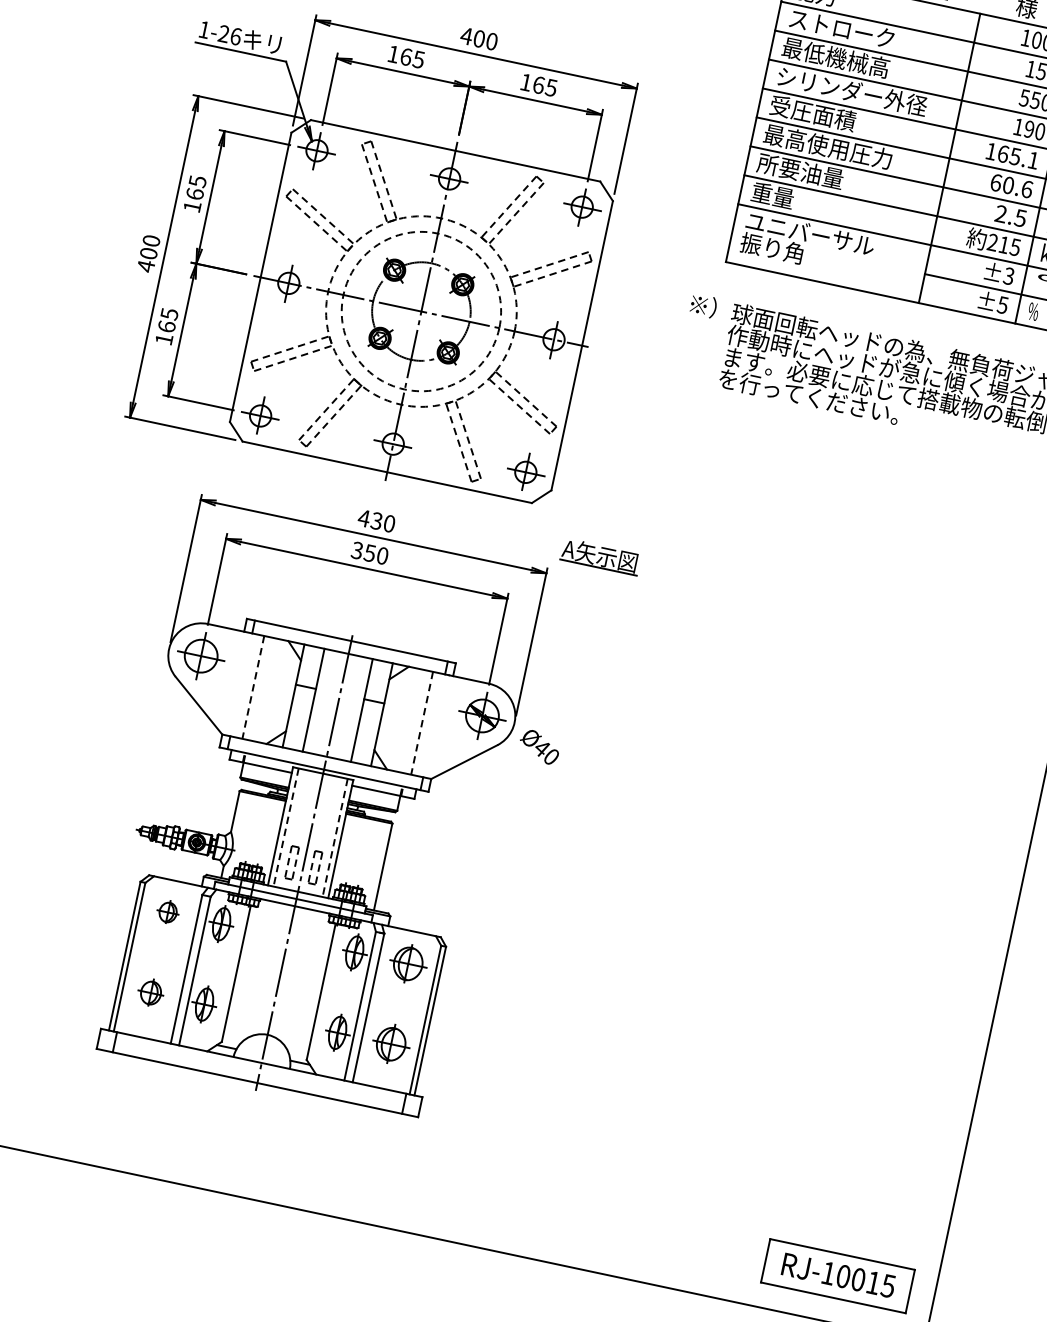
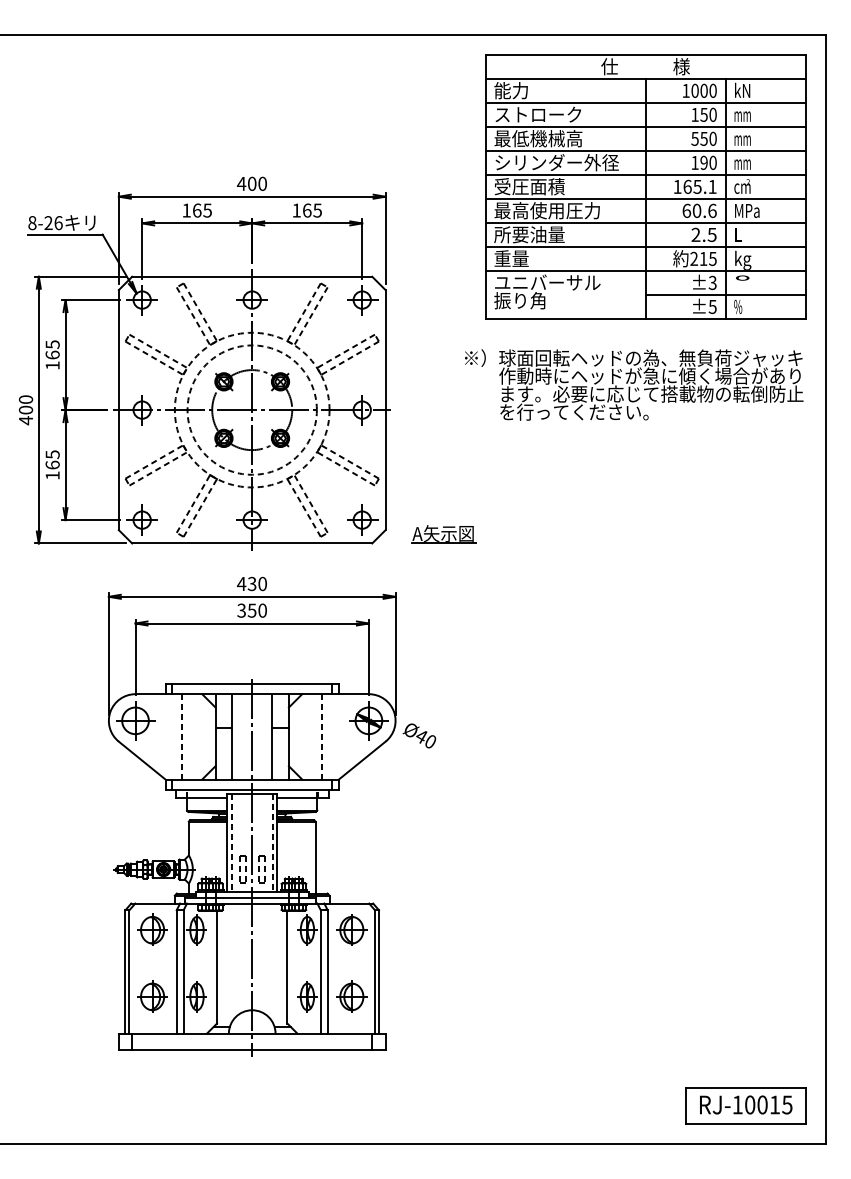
text: (204, 30) -> (32, 223), 1-26 -> 8-26
part: (600, 556) -> (443, 534), moved
part: (168, 911) -> (152, 929), size x1.67
part: (151, 992) -> (152, 996), size x1.43

